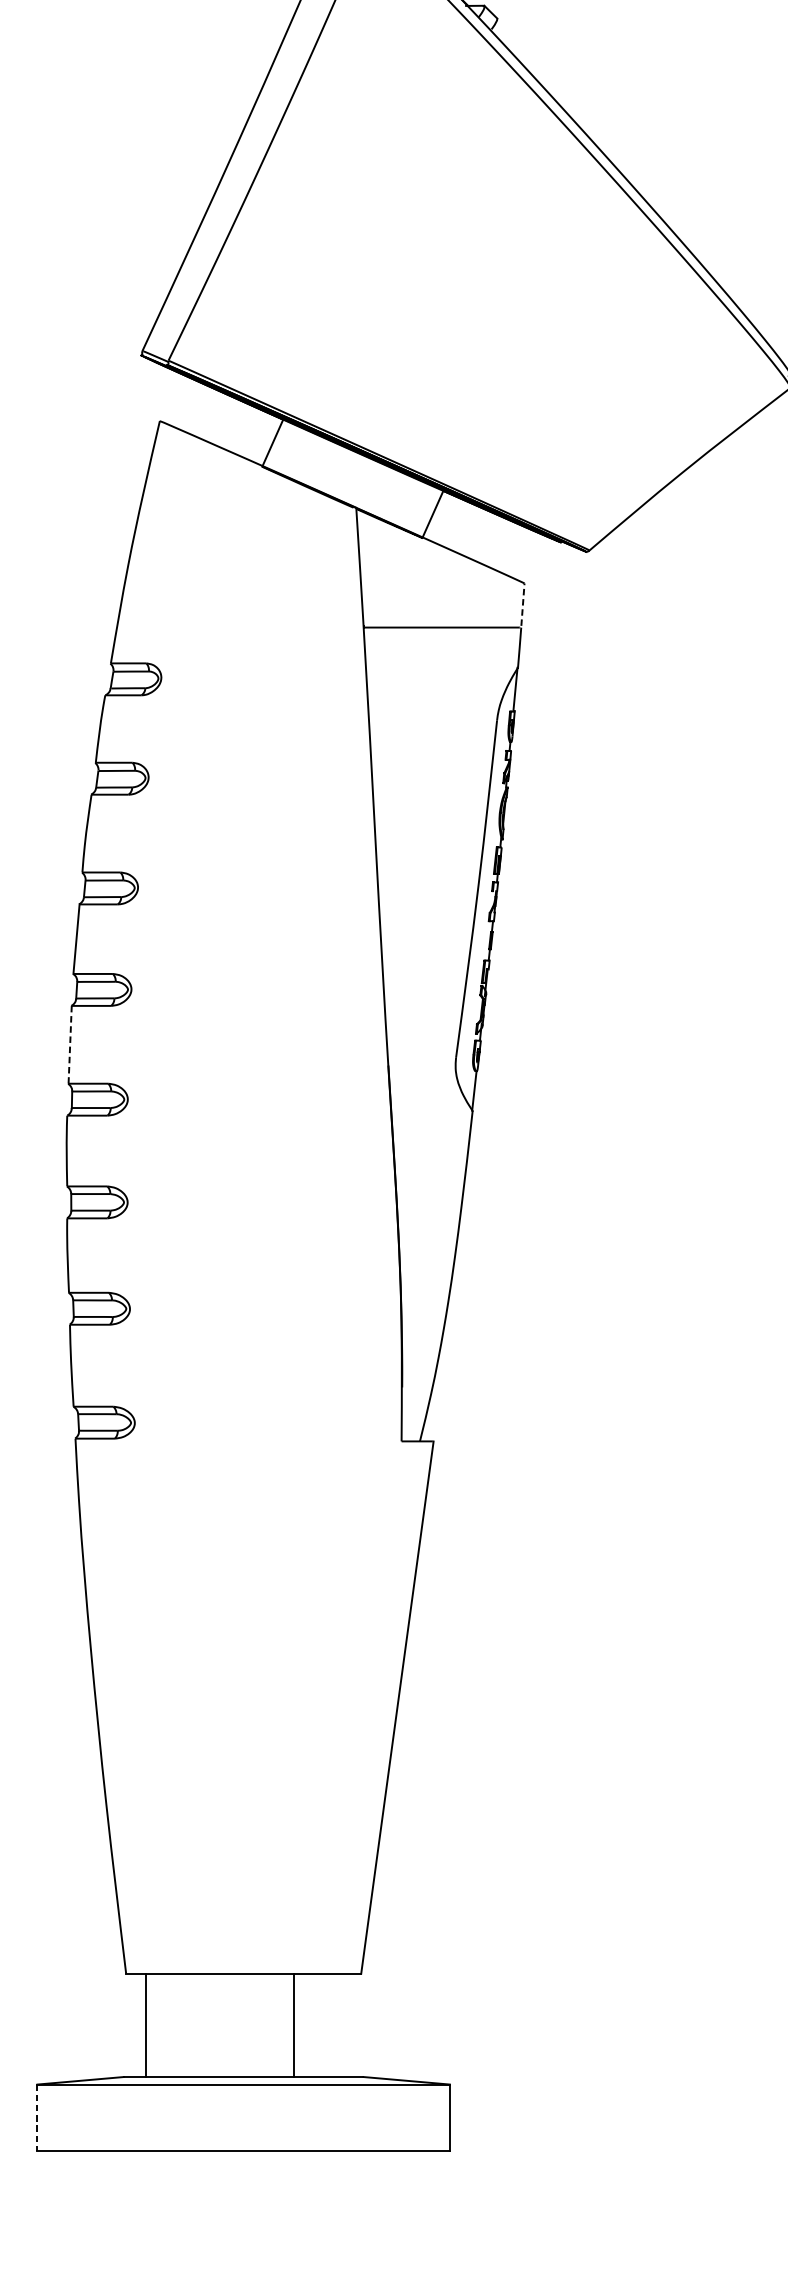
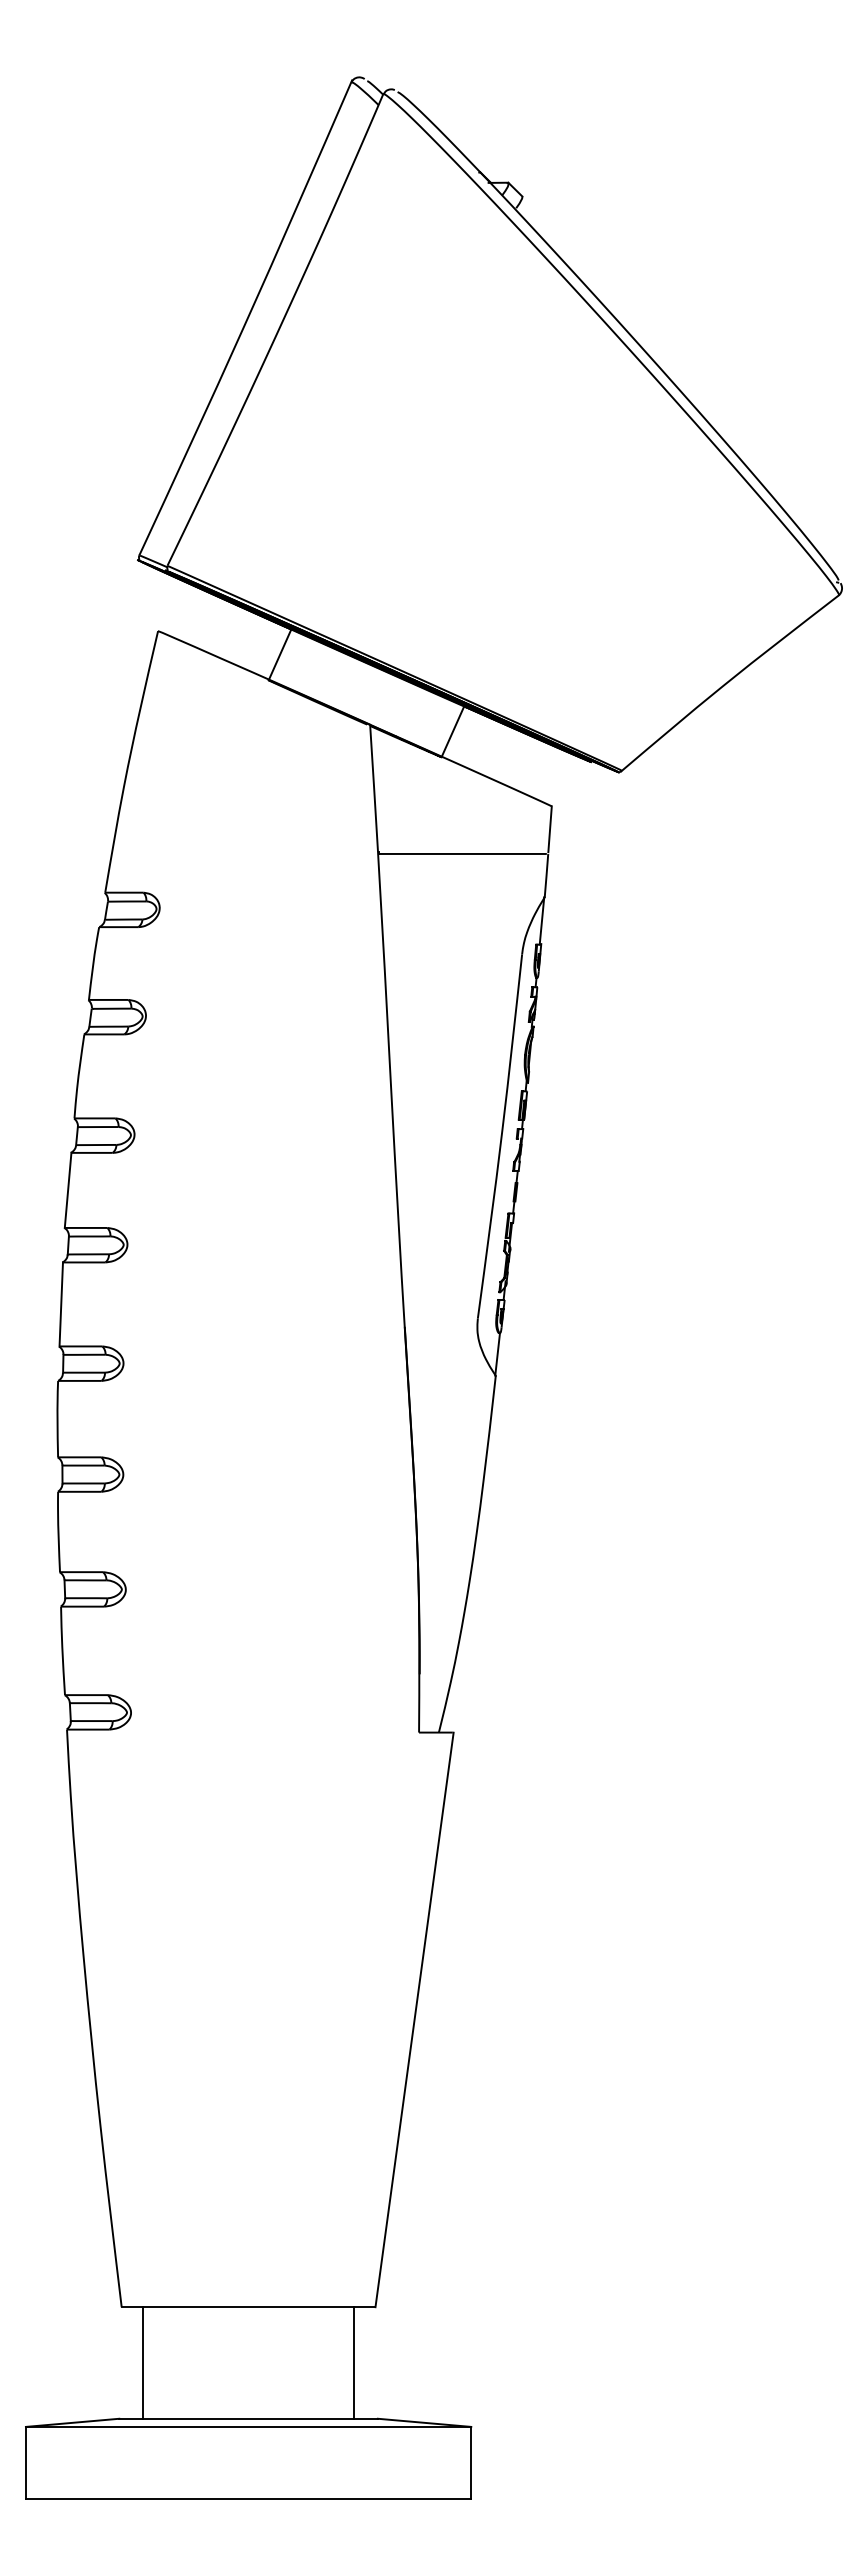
line: (523, 604) -> (550, 829), dashed -> solid
line: (70, 1044) -> (61, 1304), dashed -> solid
line: (293, 2024) -> (353, 2362), moved
line: (37, 2117) -> (25, 2462), dashed -> solid

